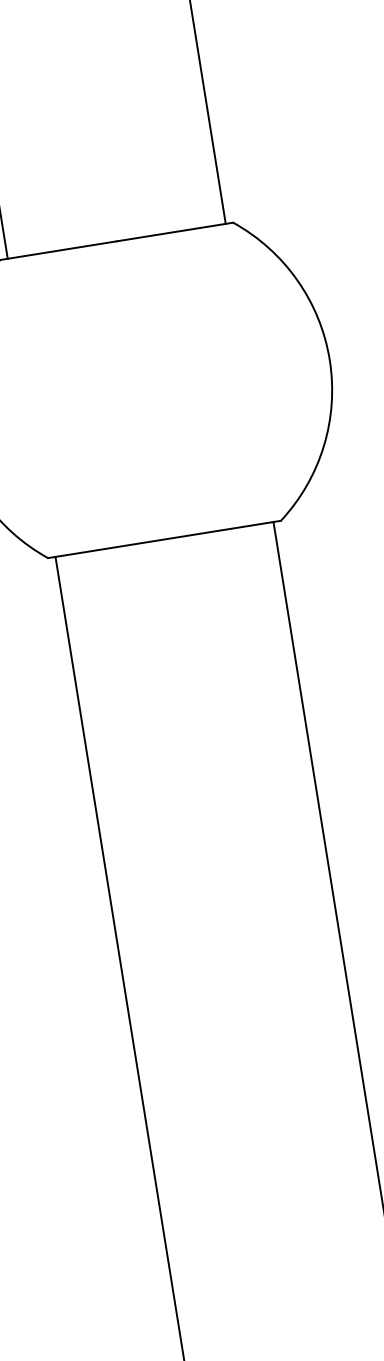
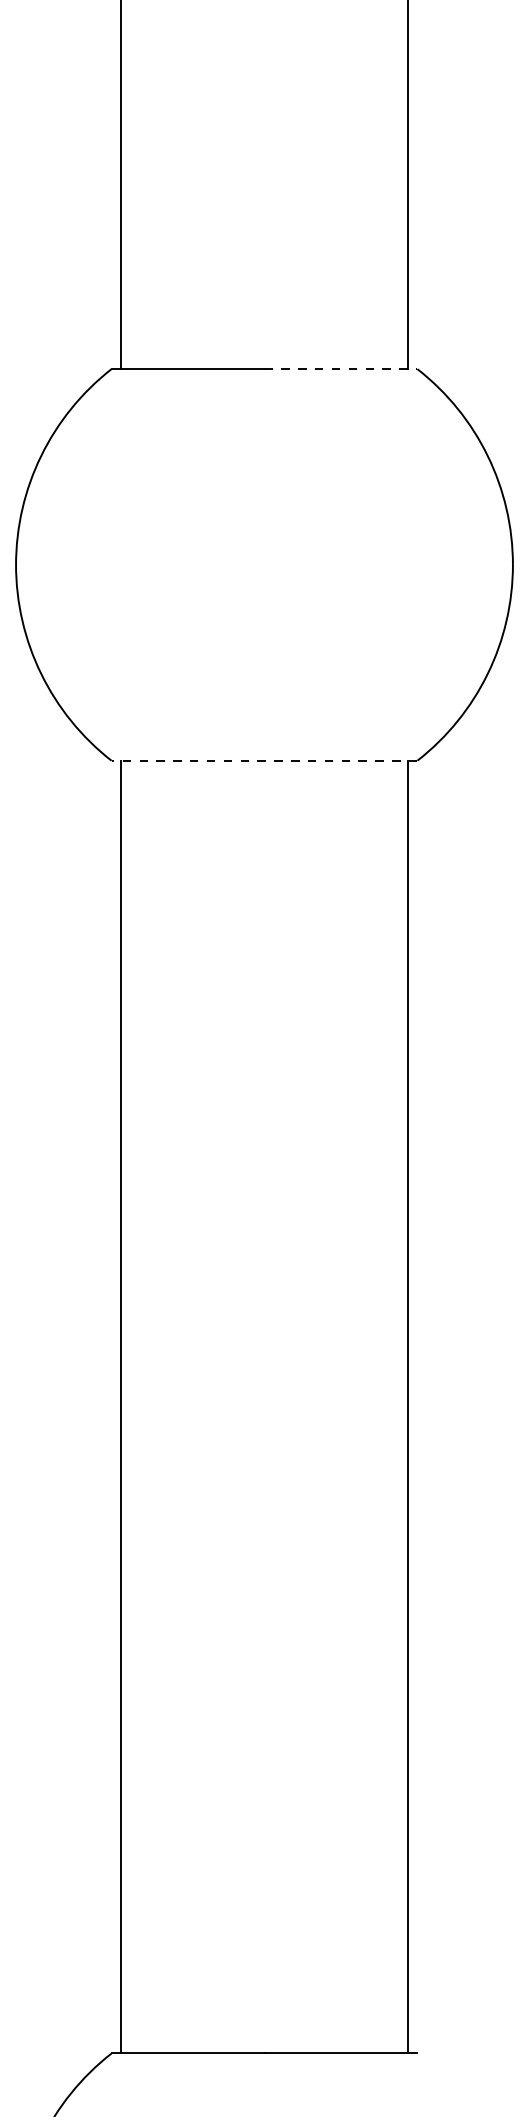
line: (175, 232) -> (341, 369), solid -> dashed
line: (164, 539) -> (264, 760), solid -> dashed

